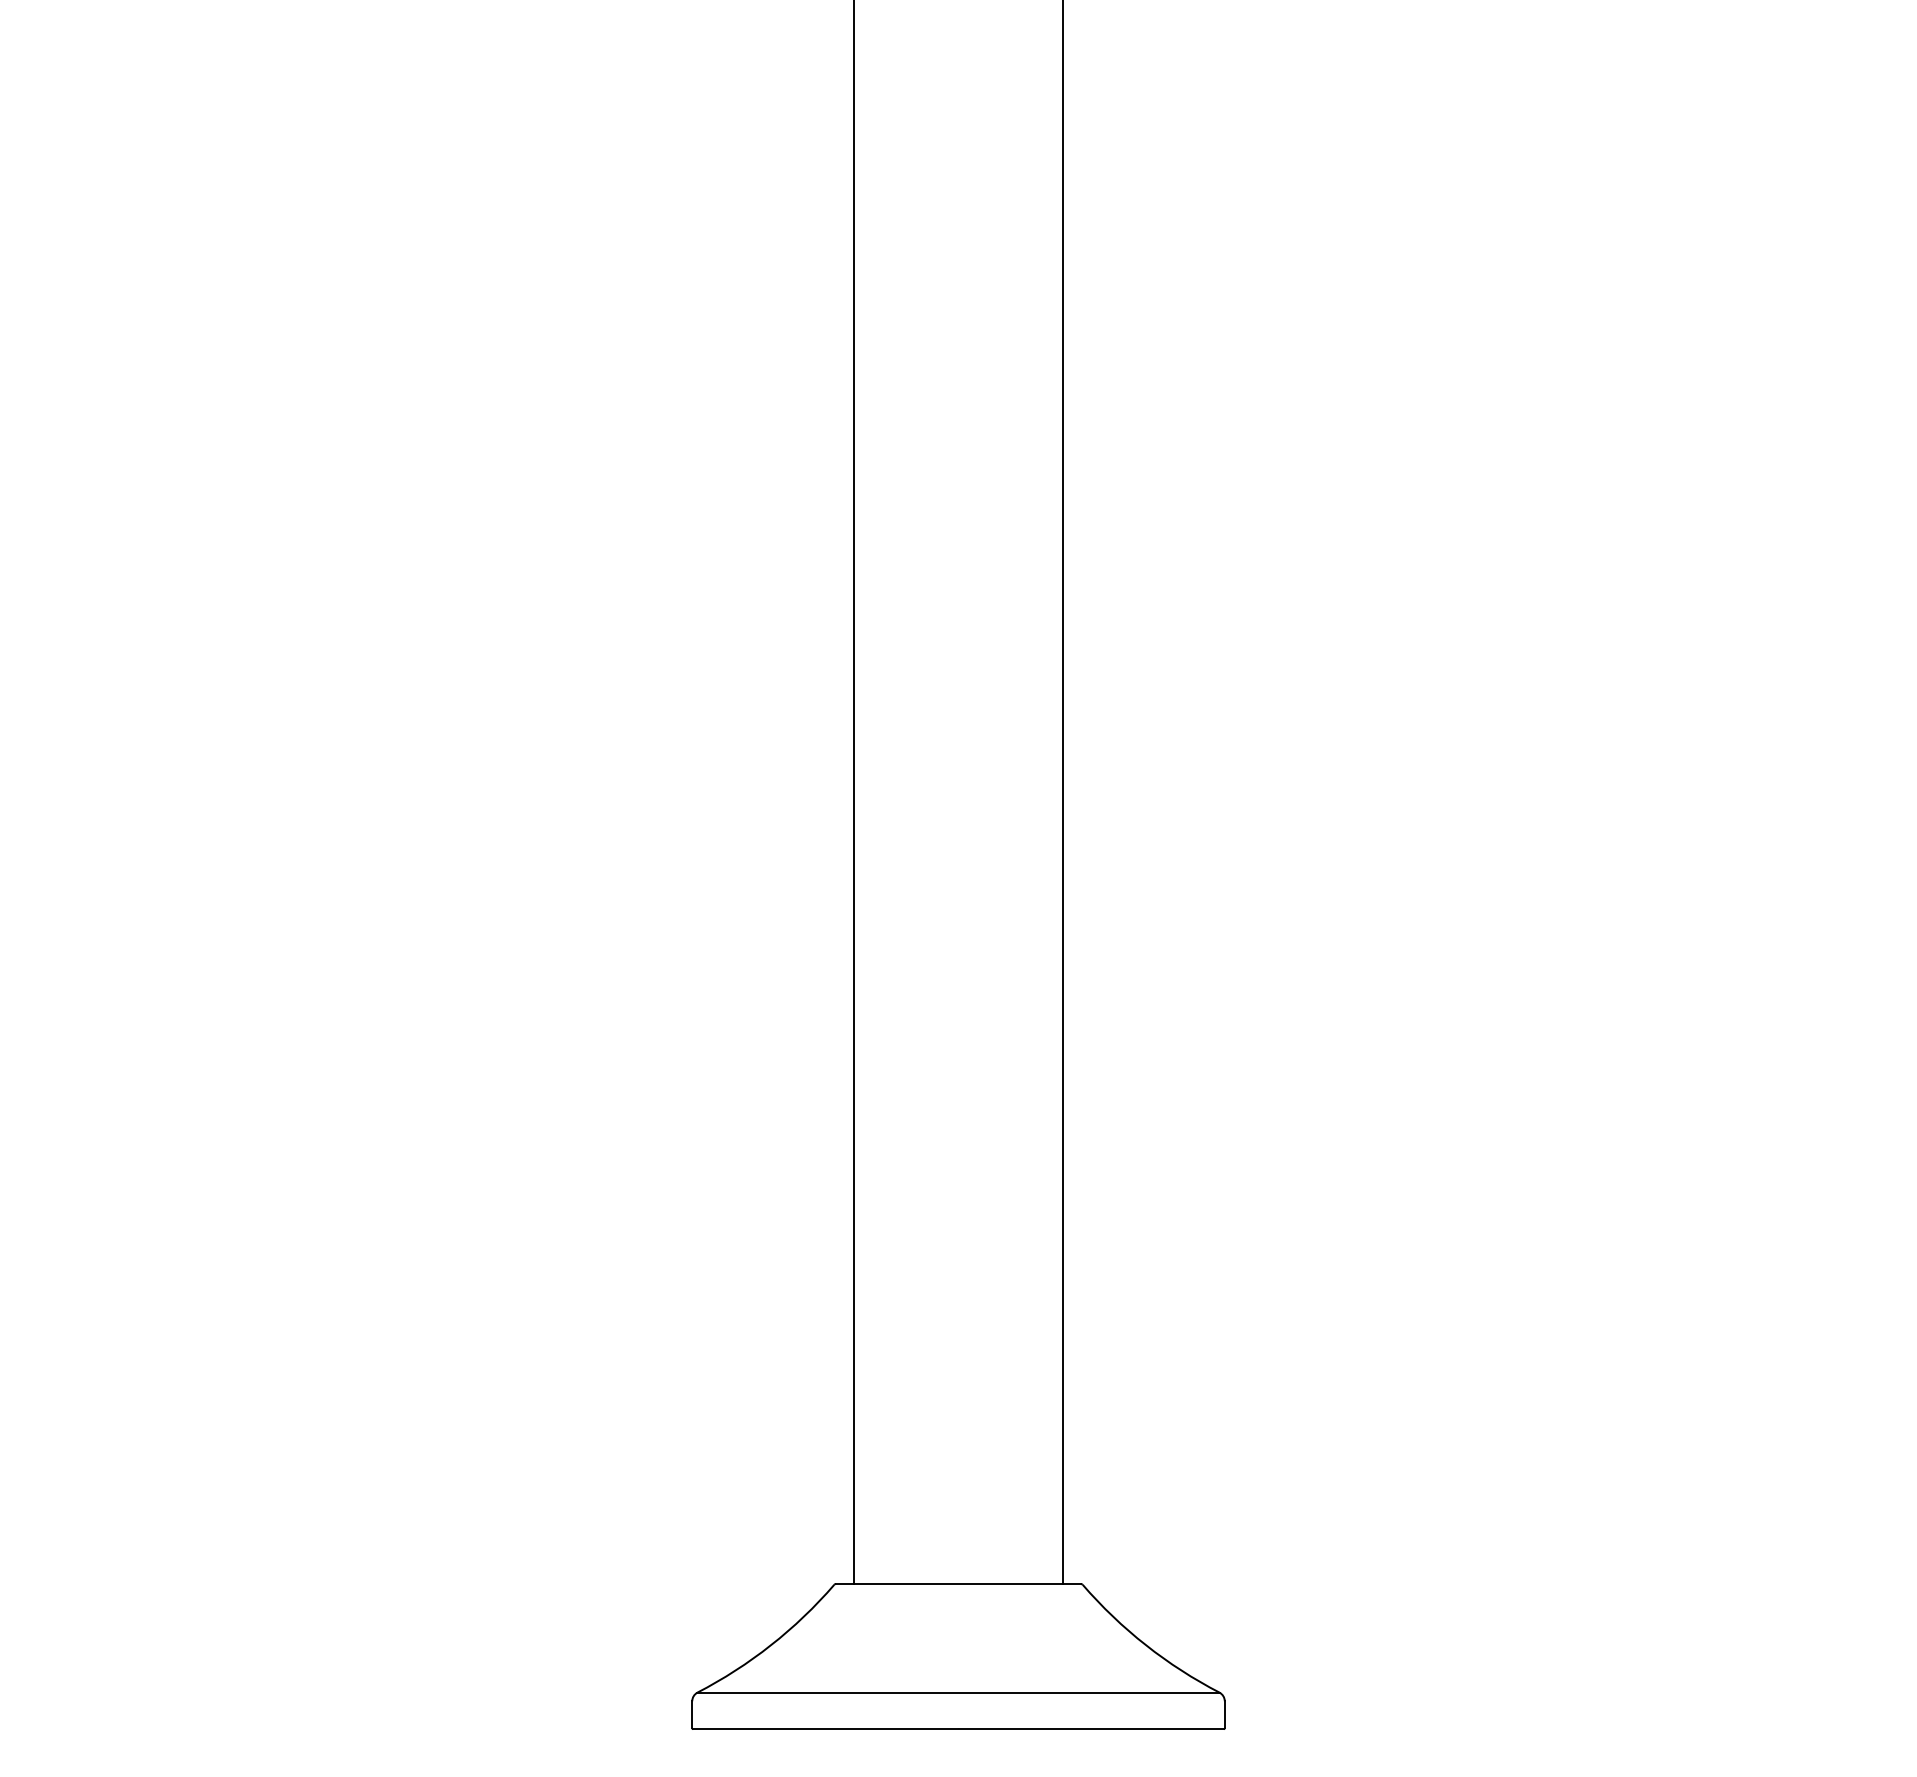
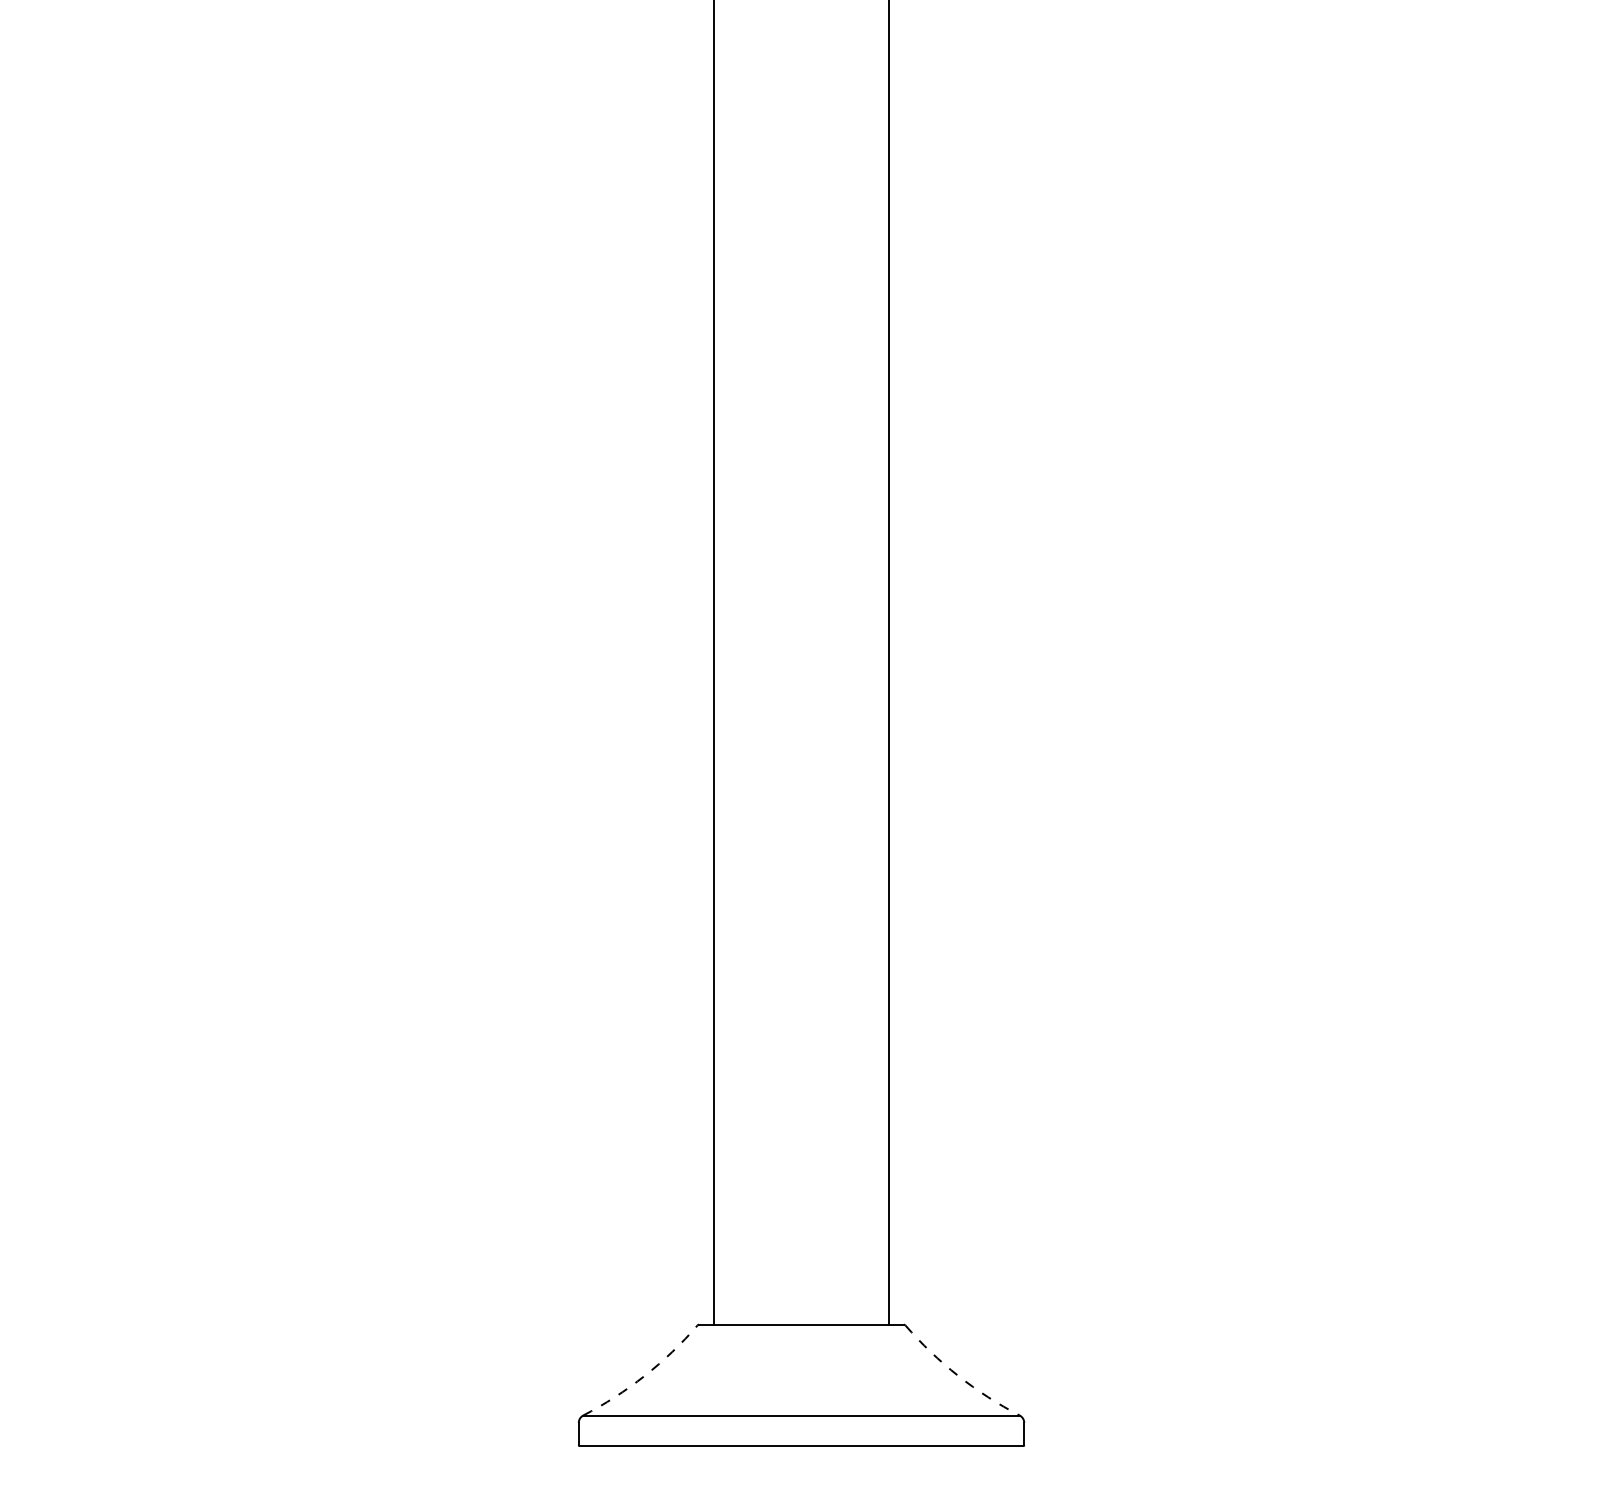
arc: (770, 1644) -> (644, 1375), solid -> dashed
arc: (1146, 1644) -> (958, 1375), solid -> dashed

